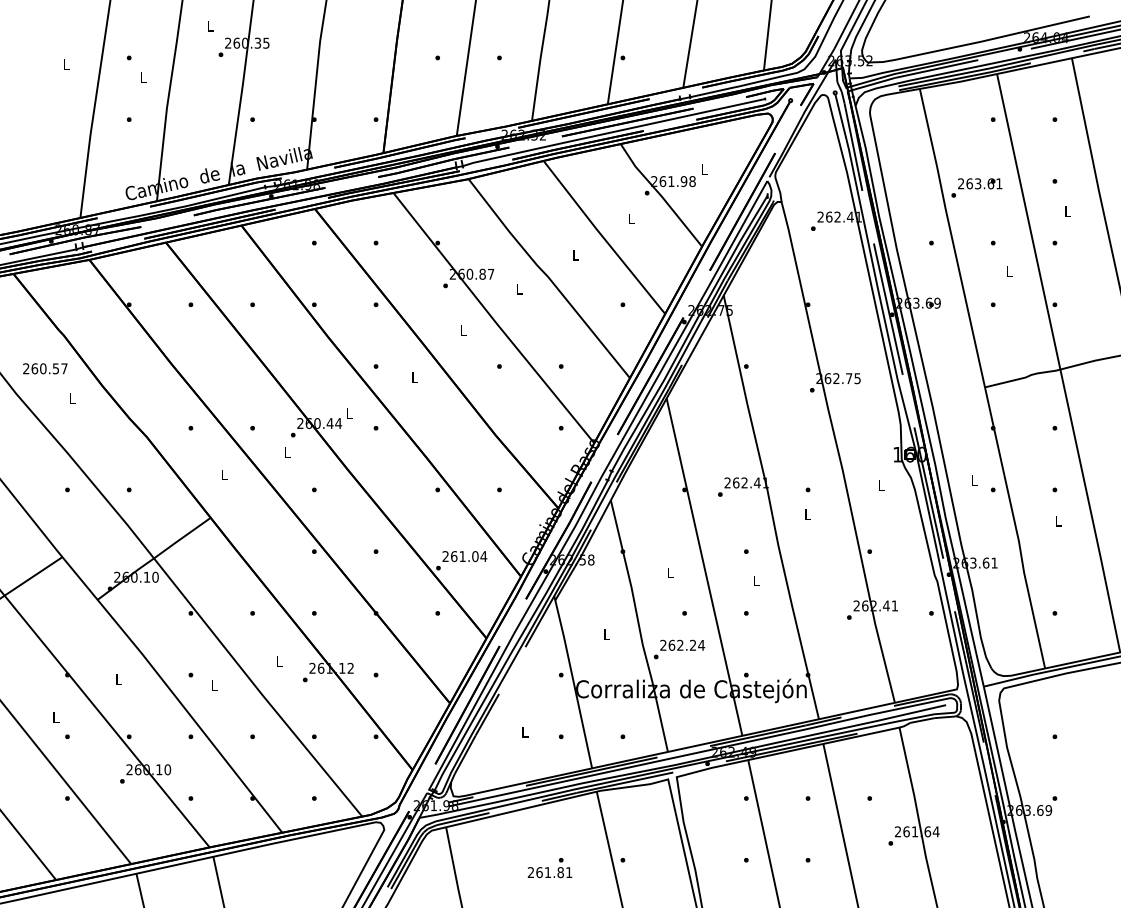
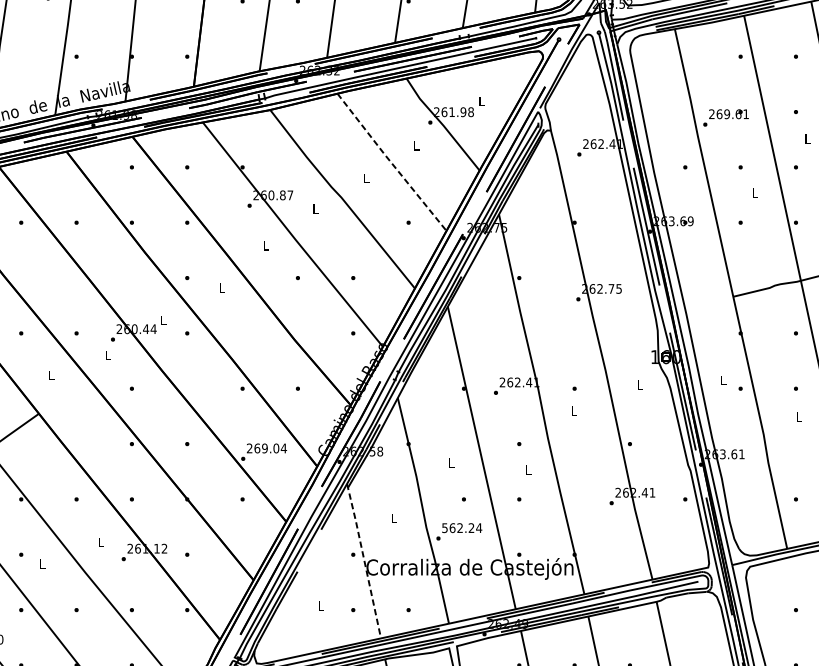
text: (977, 183) -> (726, 113), 263.61 -> 269.61
line: (603, 237) -> (391, 162), solid -> dashed
text: (462, 556) -> (264, 448), 261.04 -> 269.04
text: (663, 644) -> (445, 527), 262.24 -> 562.24
line: (573, 681) -> (364, 560), solid -> dashed

